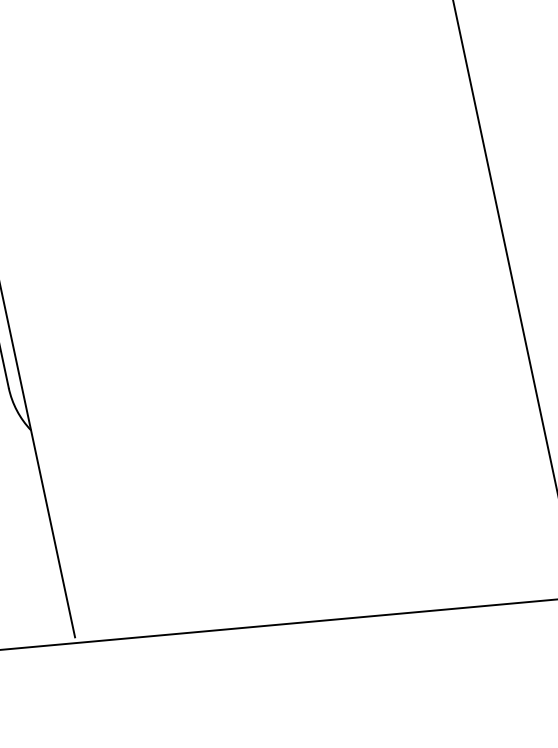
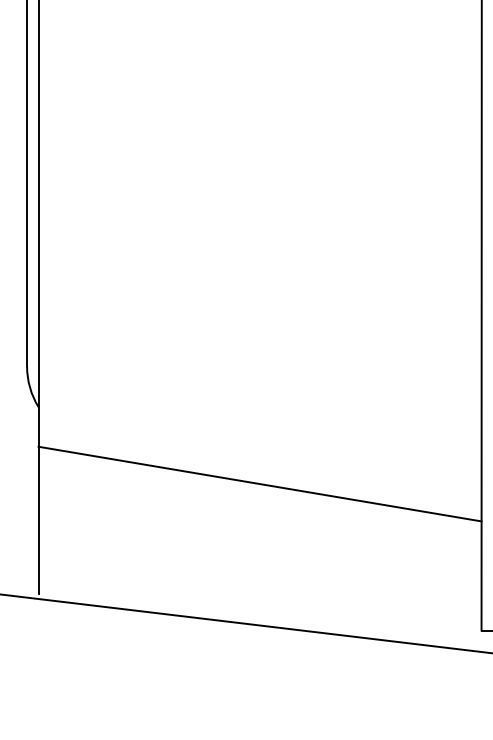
line: (293, 462) -> (259, 483), added

